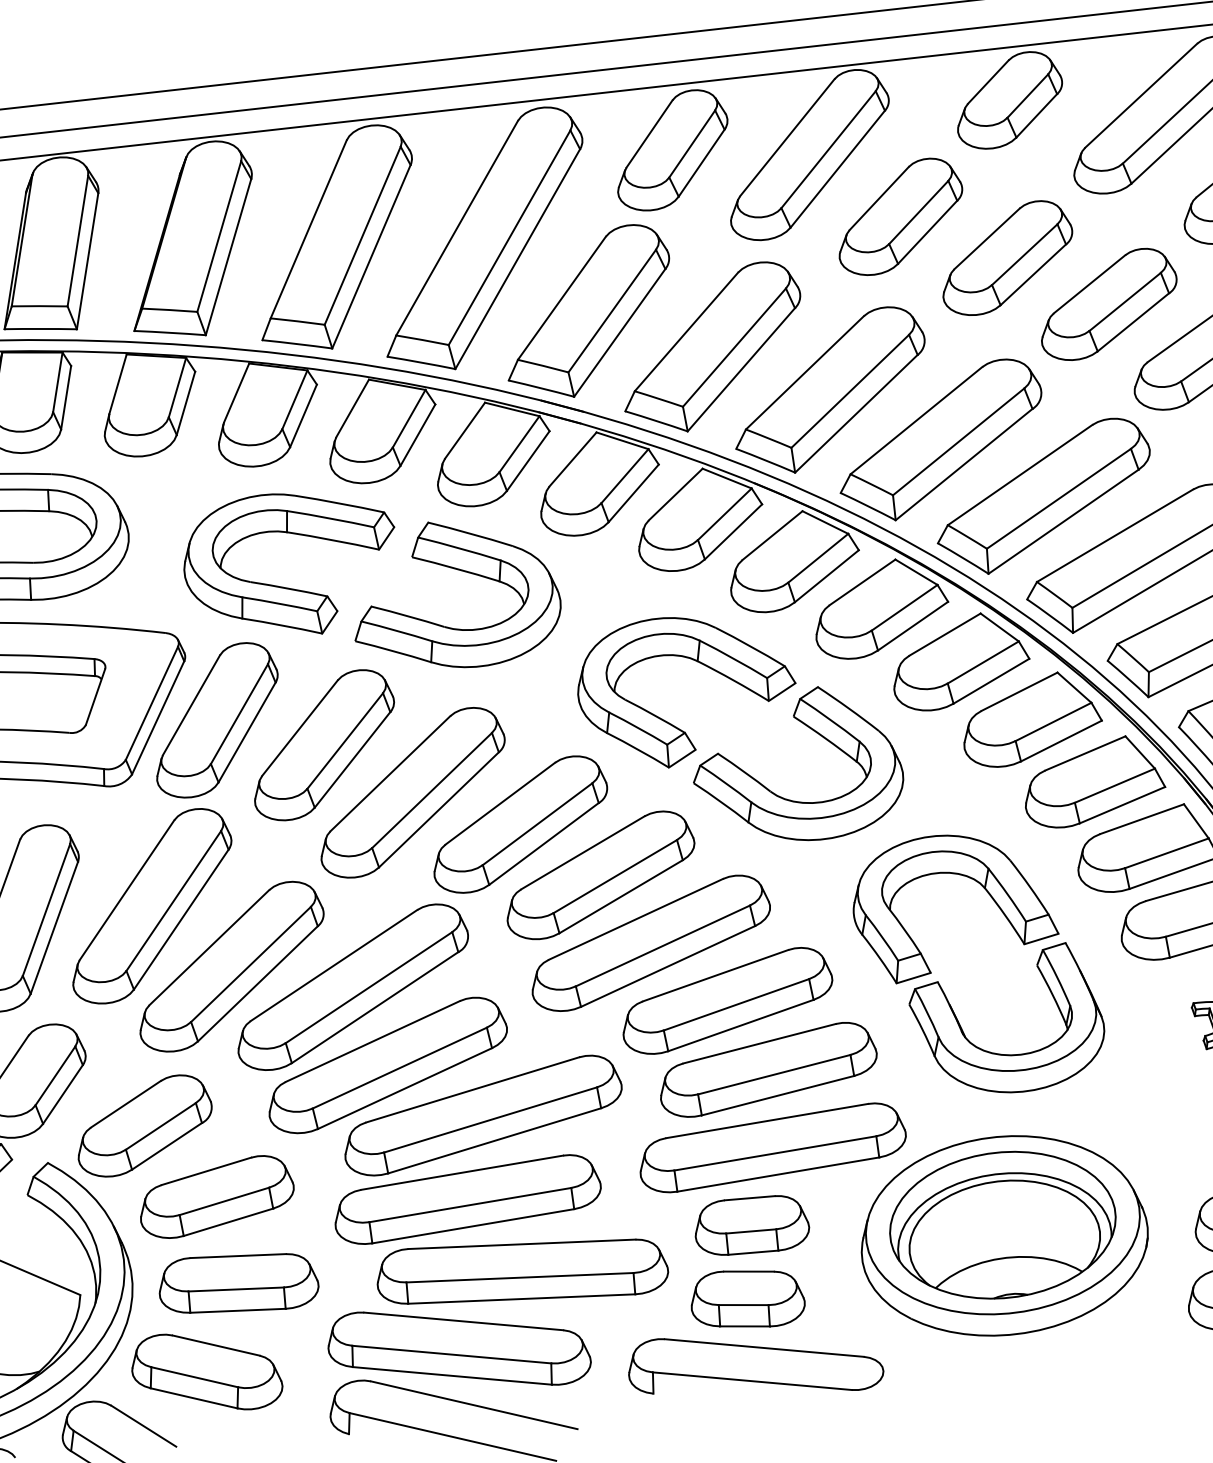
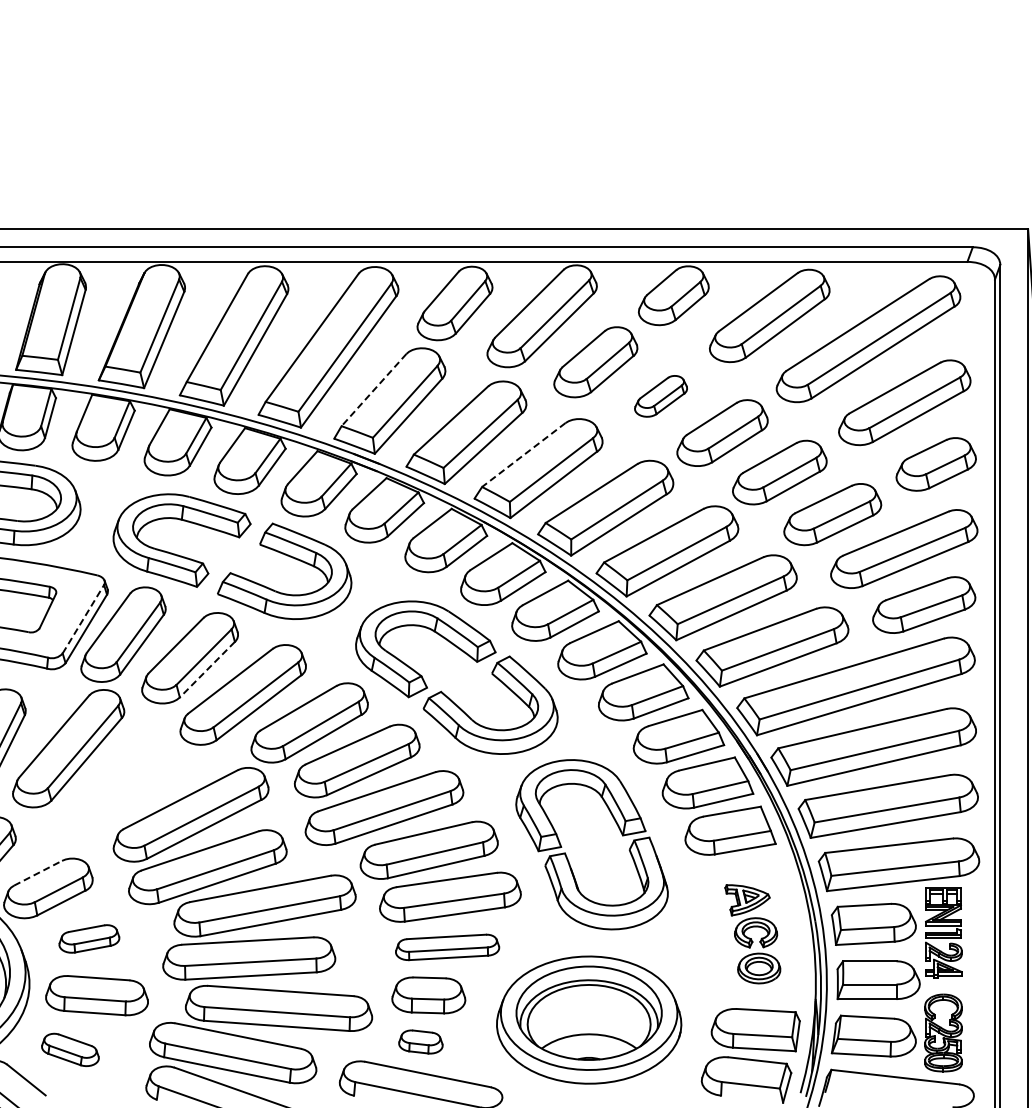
part: (1006, 258) -> (660, 396), size x0.6
line: (562, 298) -> (374, 390), solid -> dashed
line: (804, 373) -> (523, 455), solid -> dashed
line: (152, 703) -> (83, 619), solid -> dashed
line: (352, 761) -> (207, 670), solid -> dashed
part: (230, 966) -> (114, 792), removed
line: (126, 1104) -> (38, 873), solid -> dashed
part: (772, 1148) -> (447, 947), size x0.6
part: (216, 1196) -> (89, 938), size x0.6
part: (746, 1298) -> (420, 1041), size x0.6
part: (206, 1371) -> (70, 1049), size x0.6

